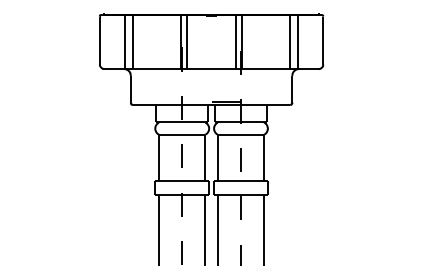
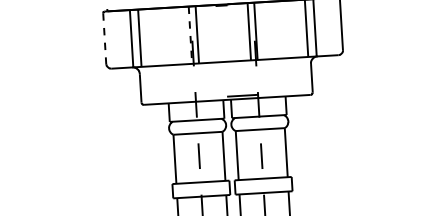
line: (99, 41) -> (104, 39), solid -> dashed
line: (180, 42) -> (190, 35), solid -> dashed

